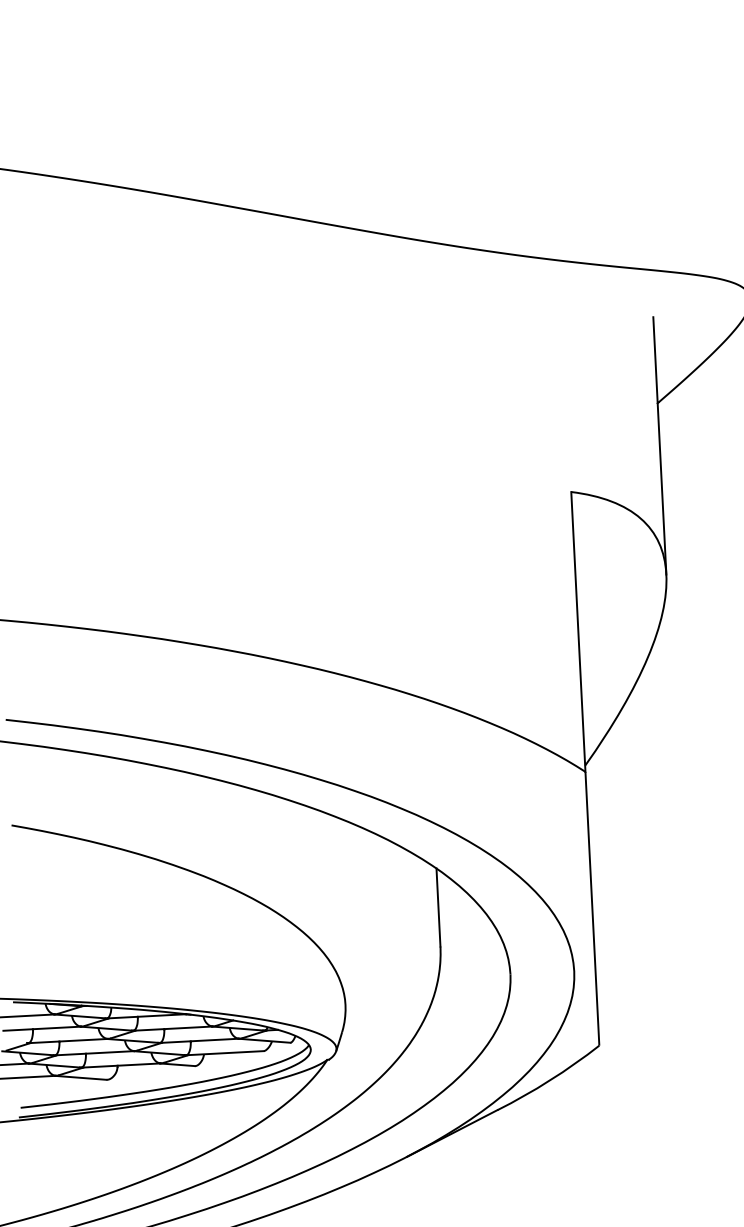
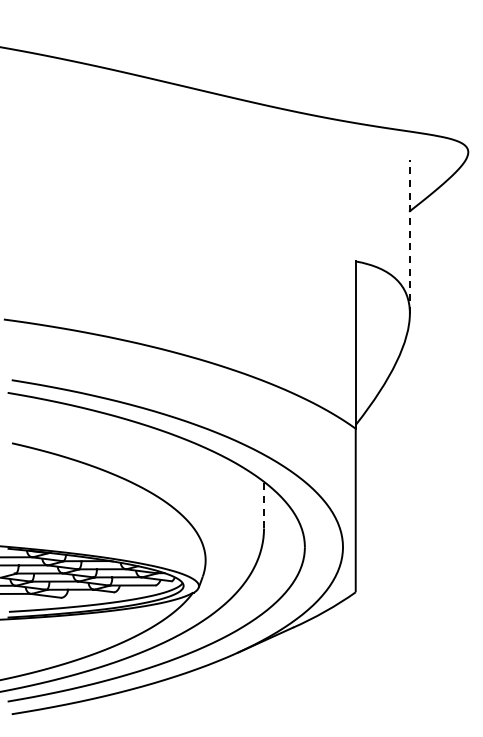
line: (659, 445) -> (409, 236), solid -> dashed
line: (439, 906) -> (264, 504), solid -> dashed

